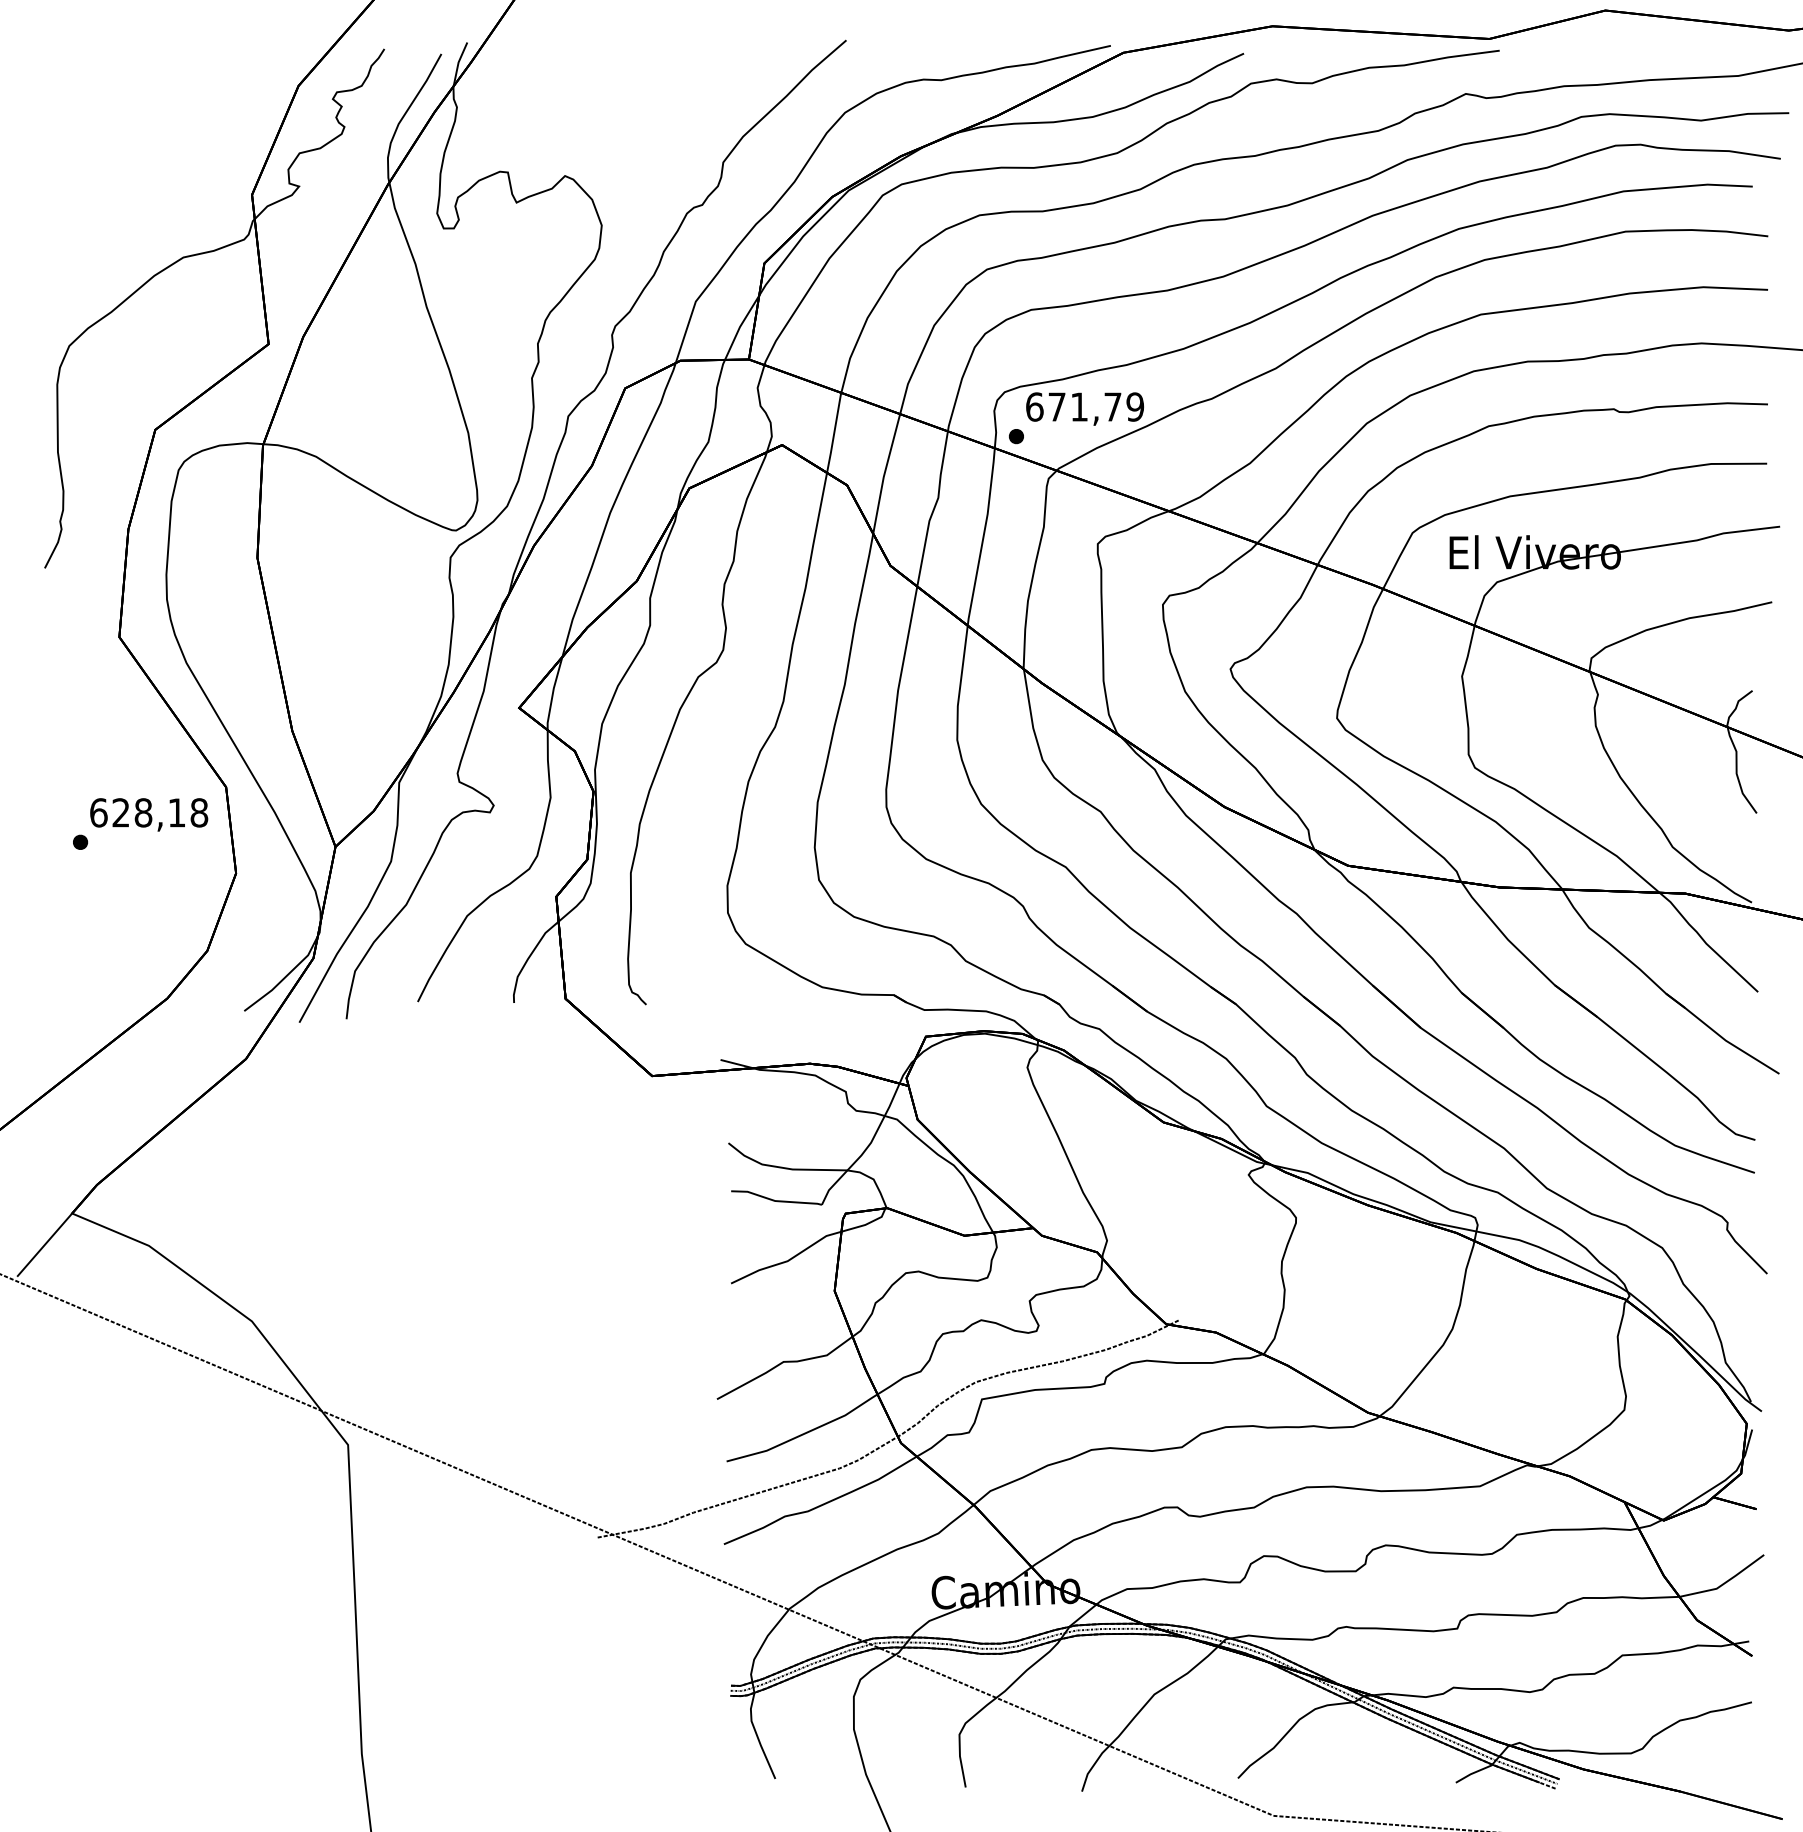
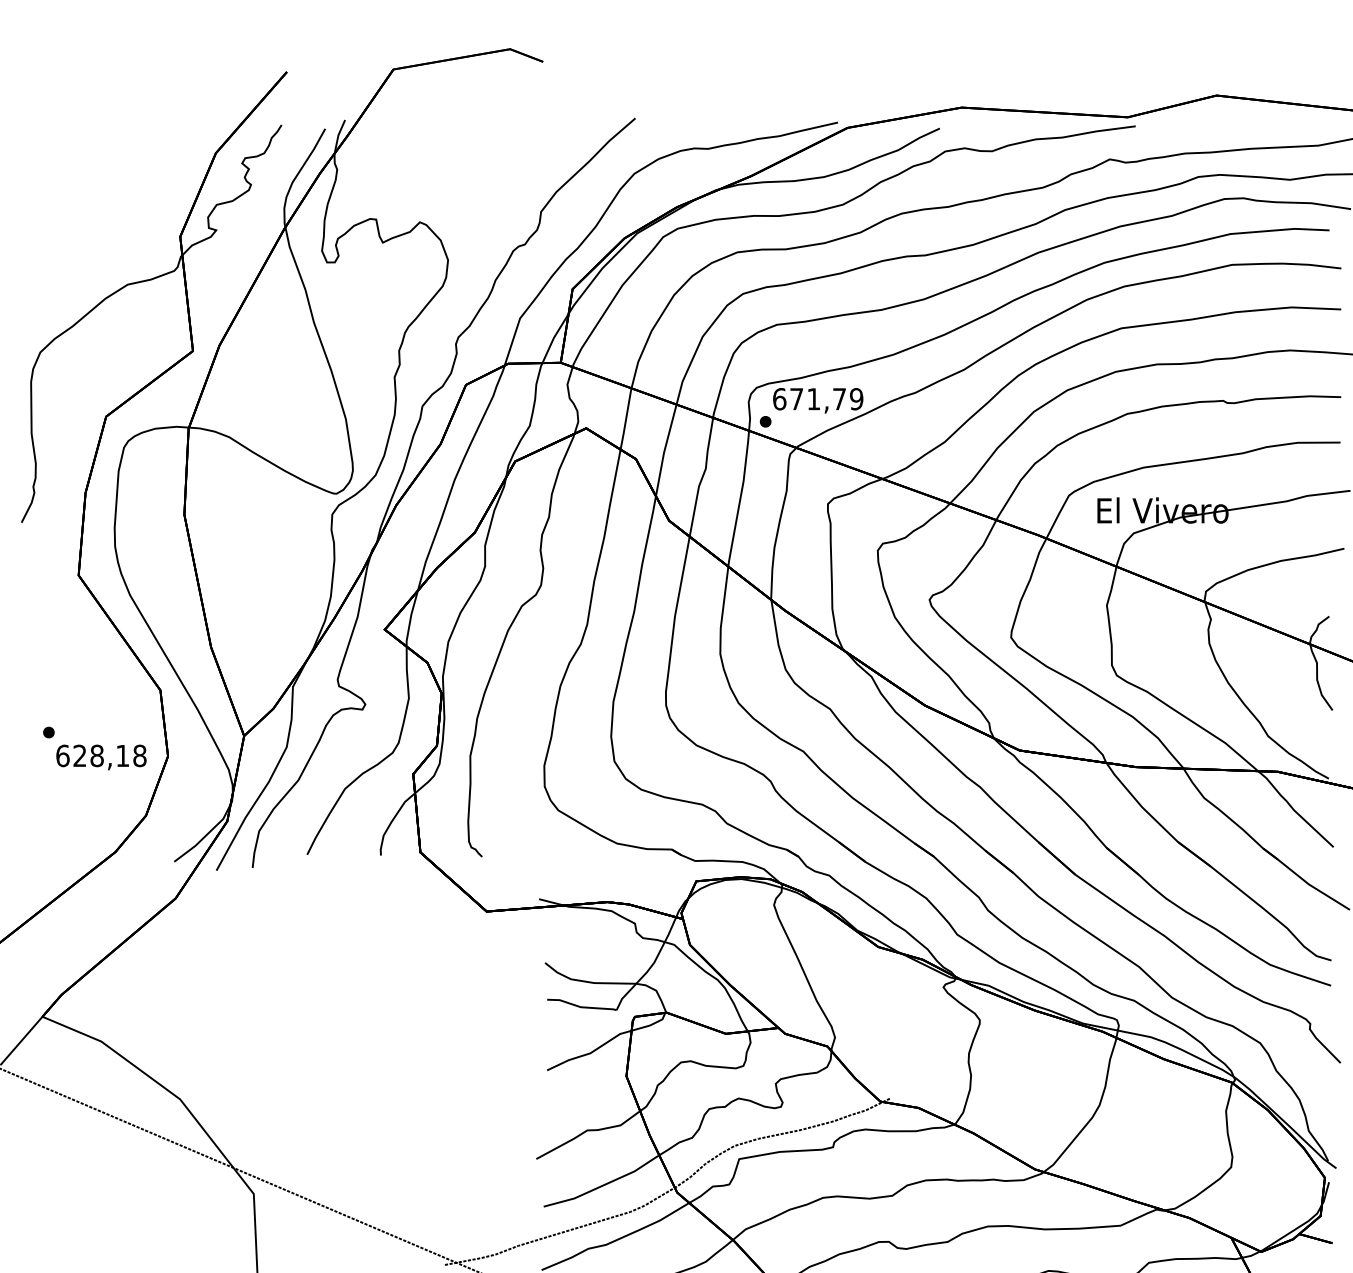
text: (149, 814) -> (101, 757), moved

